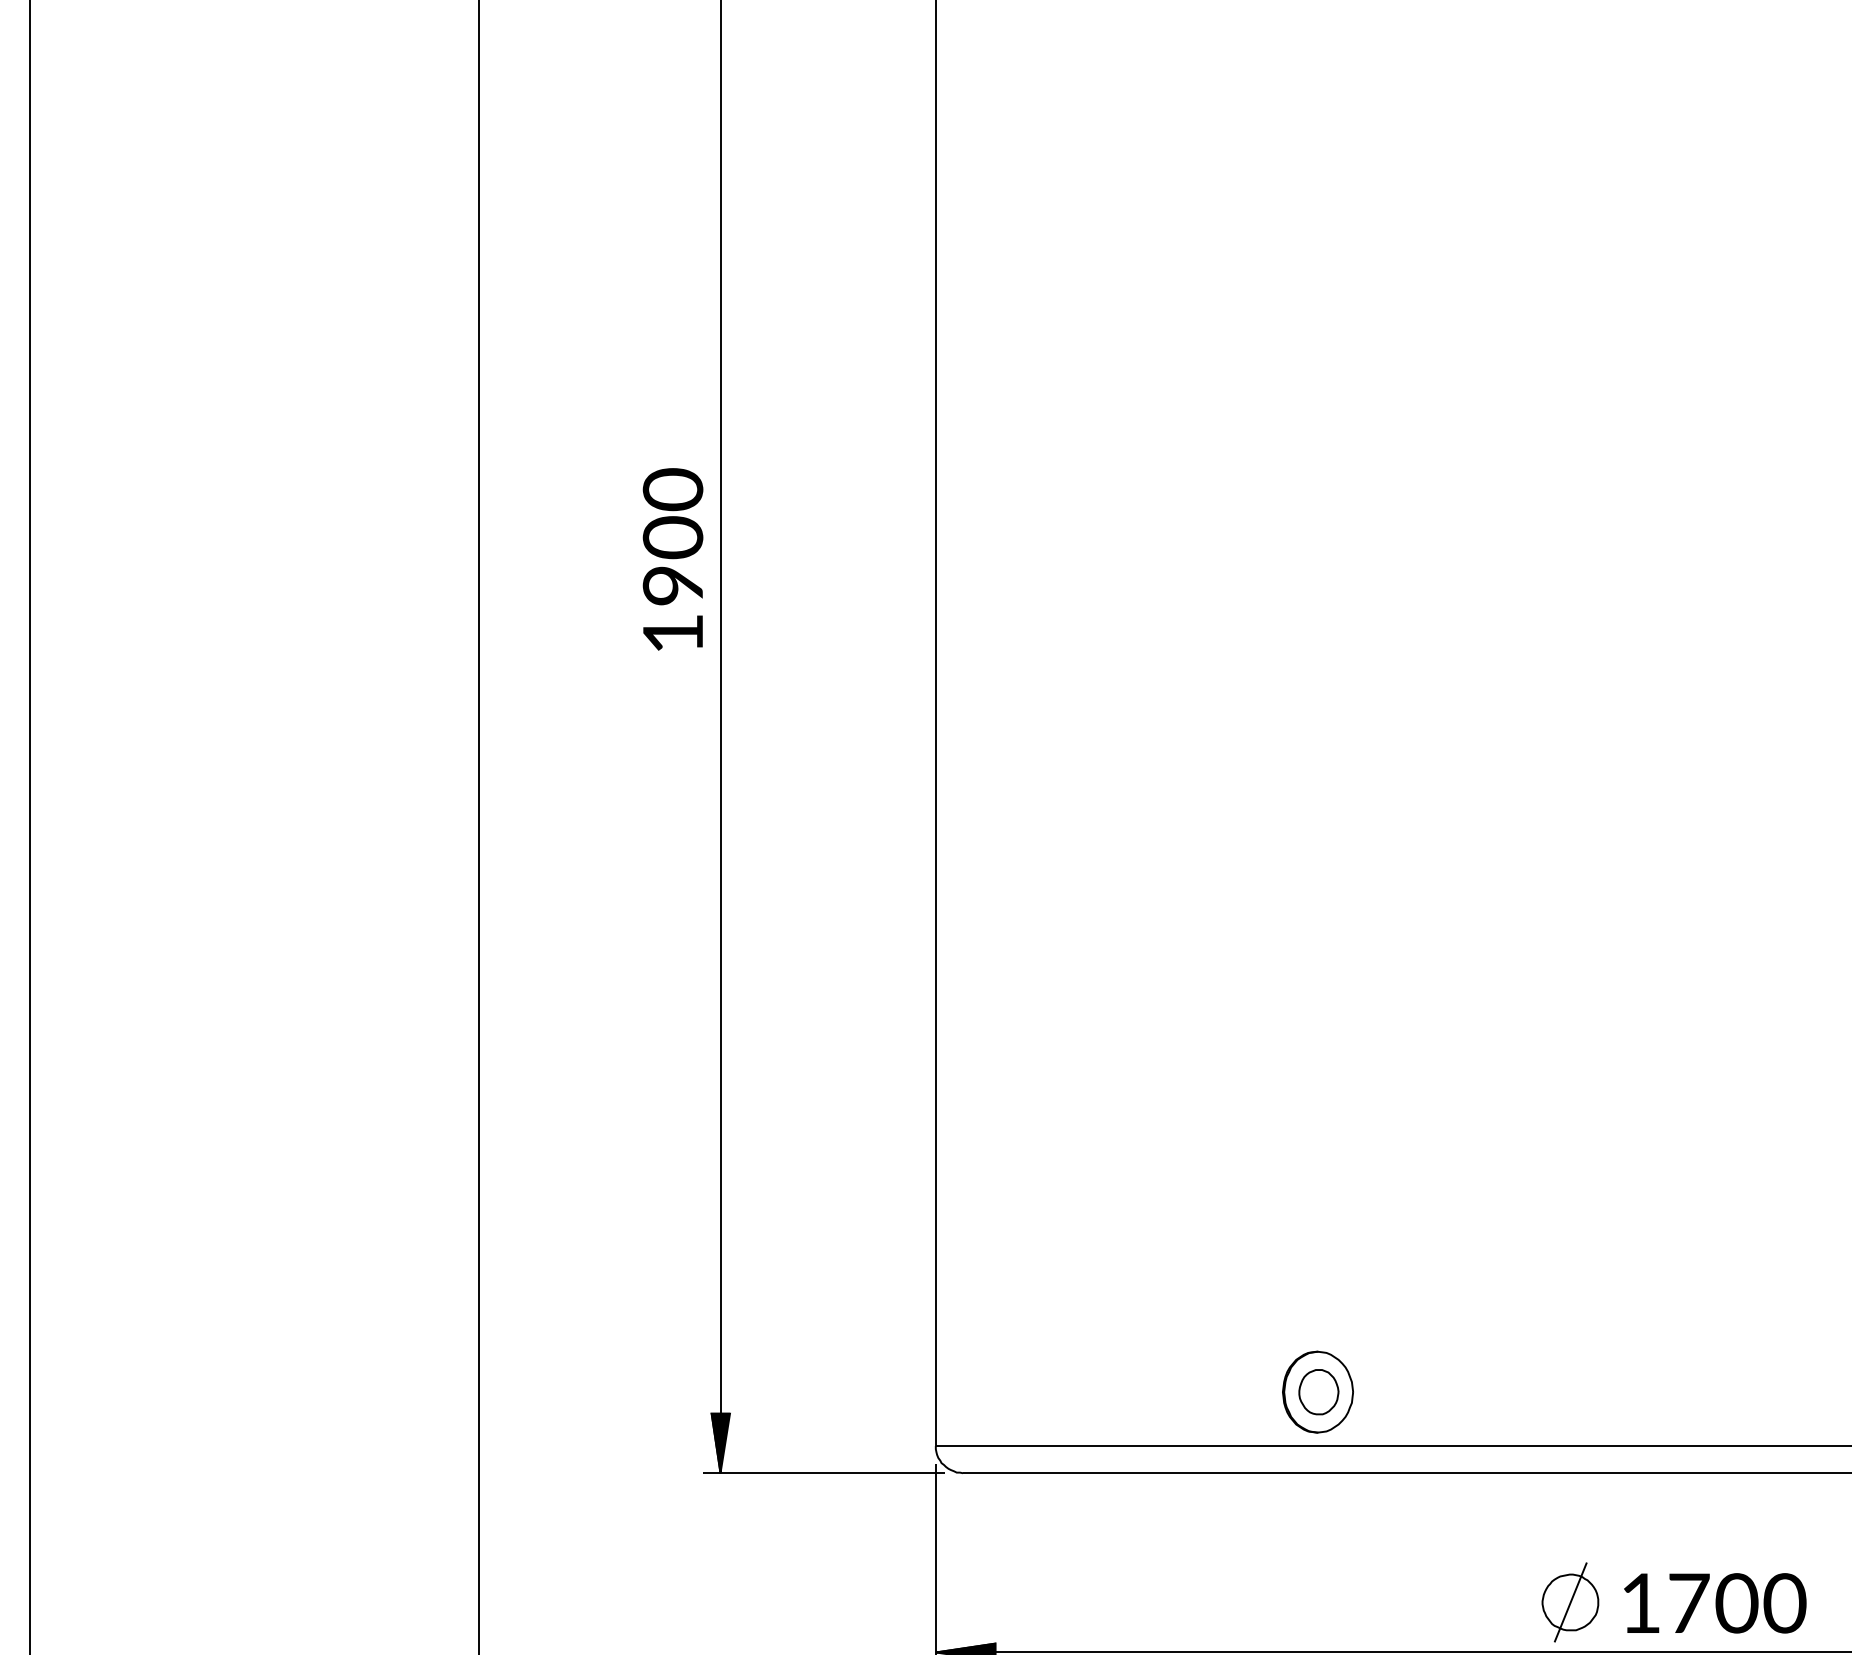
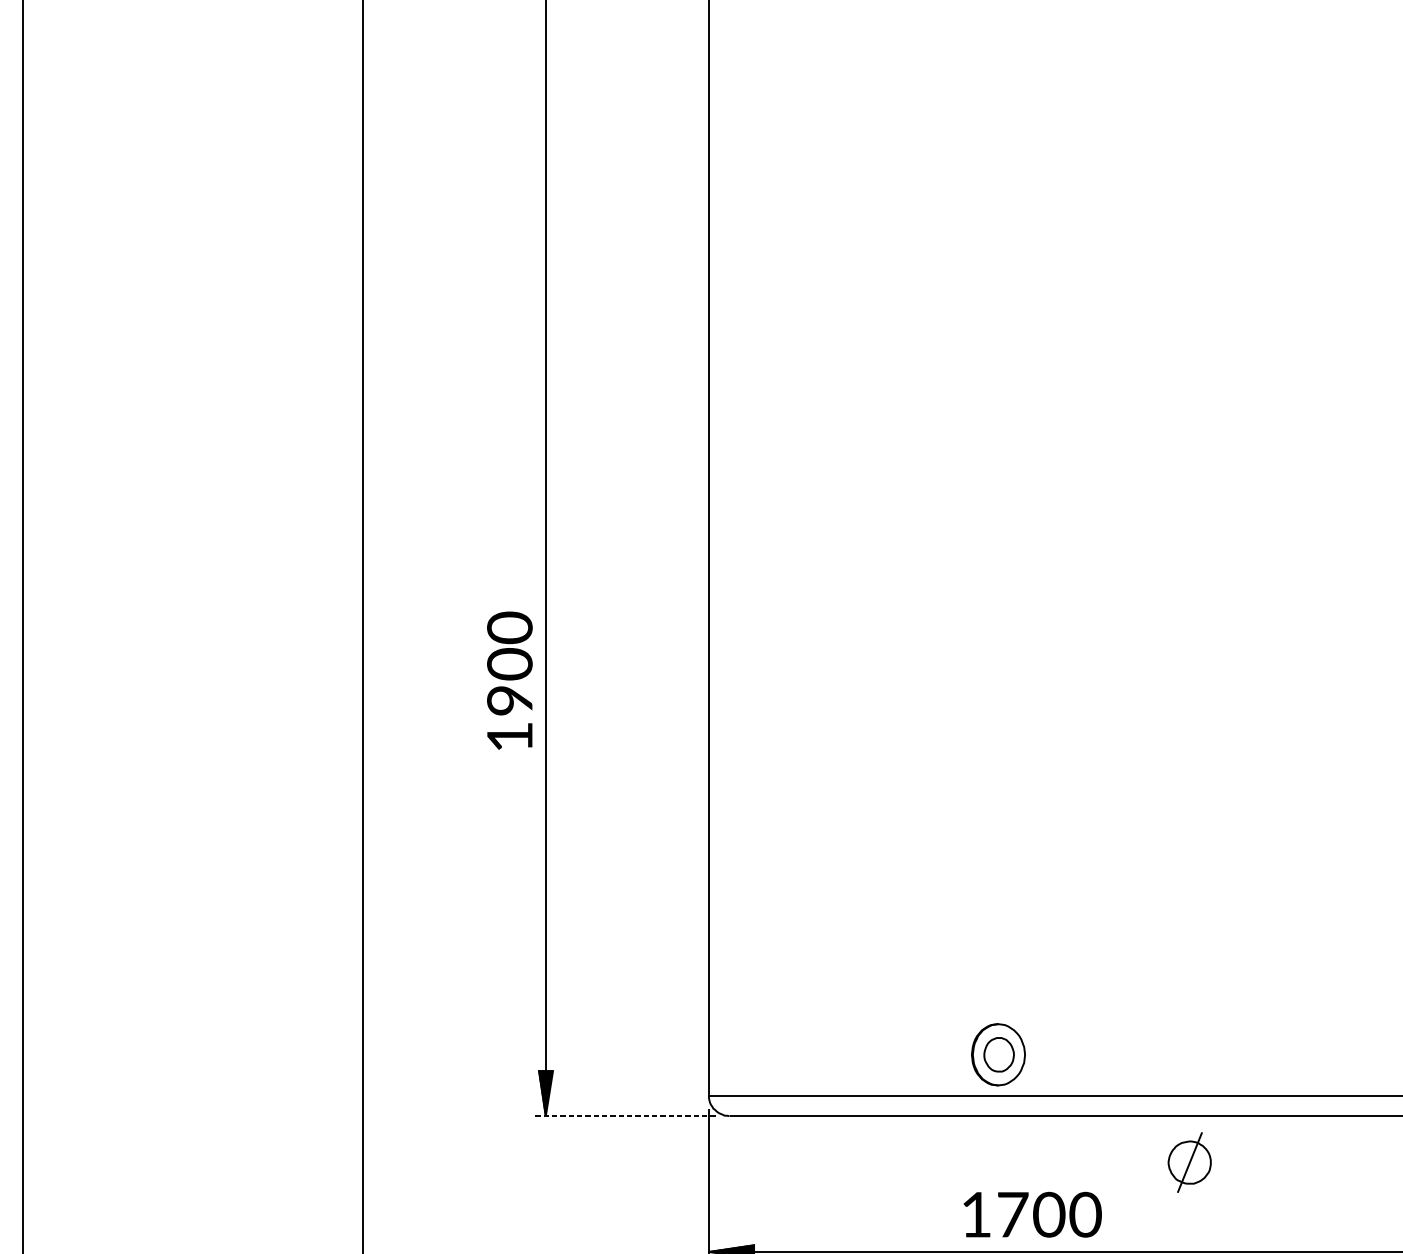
text: (672, 559) -> (509, 680), moved
line: (823, 1473) -> (623, 1116), solid -> dashed
part: (1570, 1602) -> (1189, 1162), moved
text: (1715, 1603) -> (1032, 1214), moved

